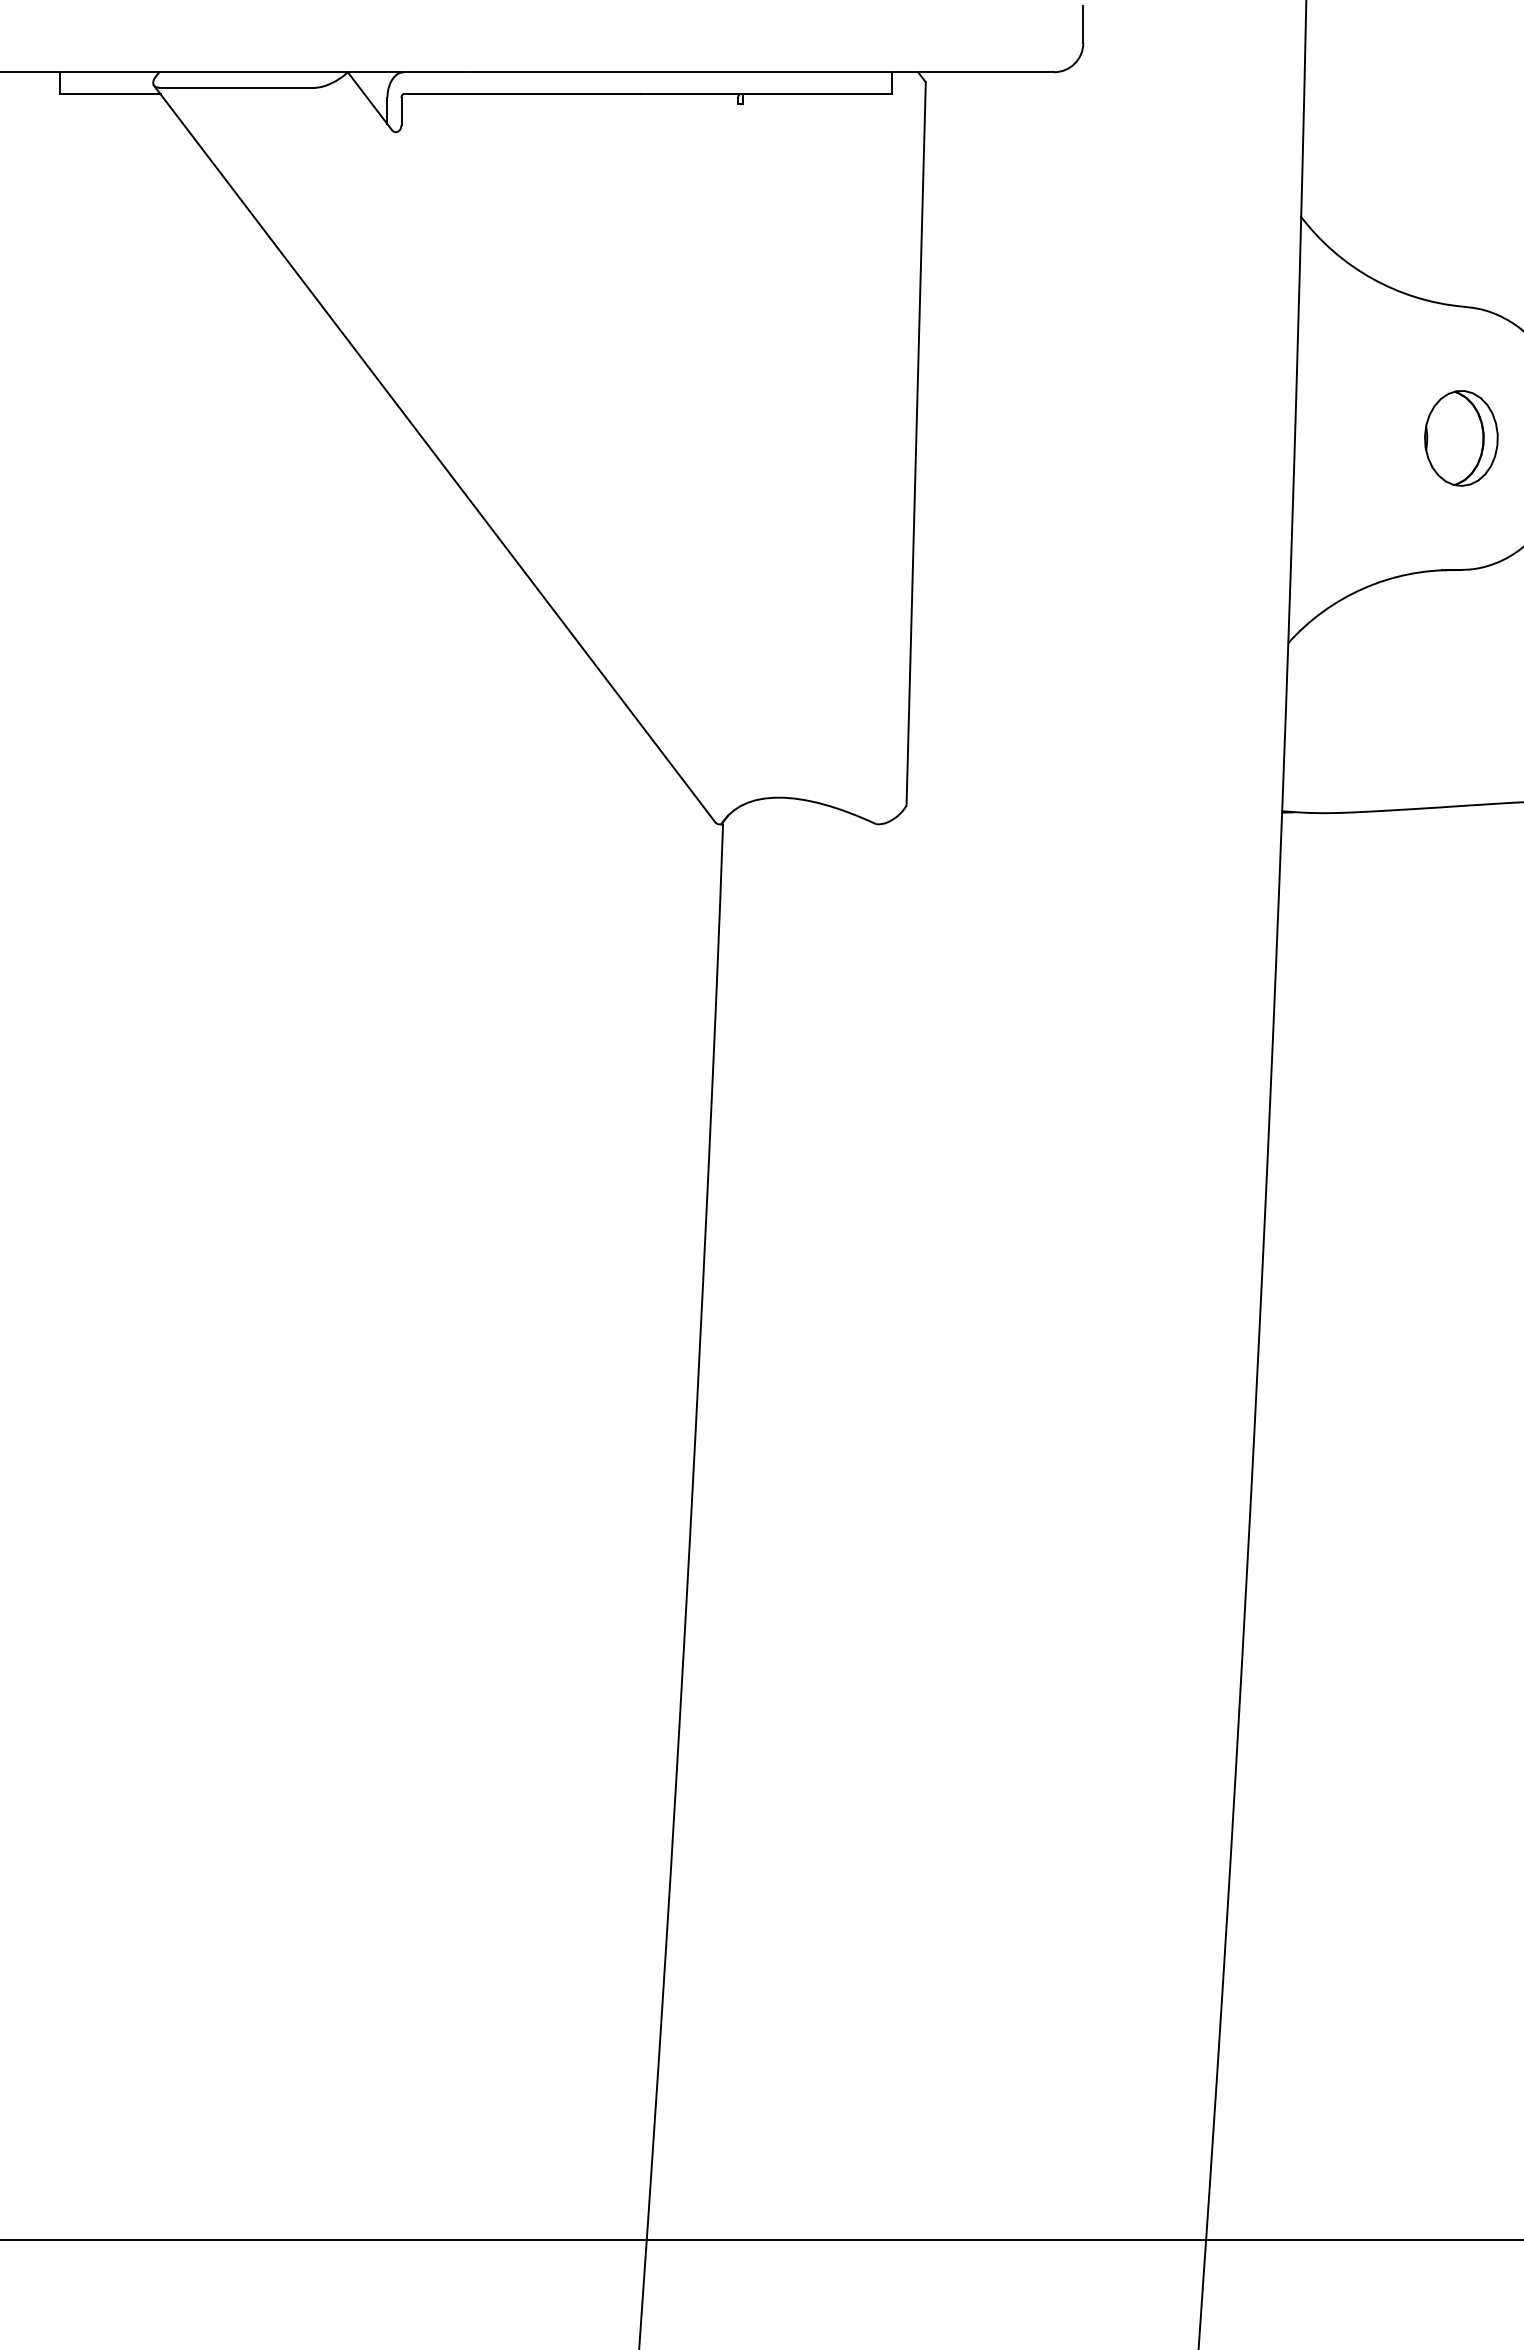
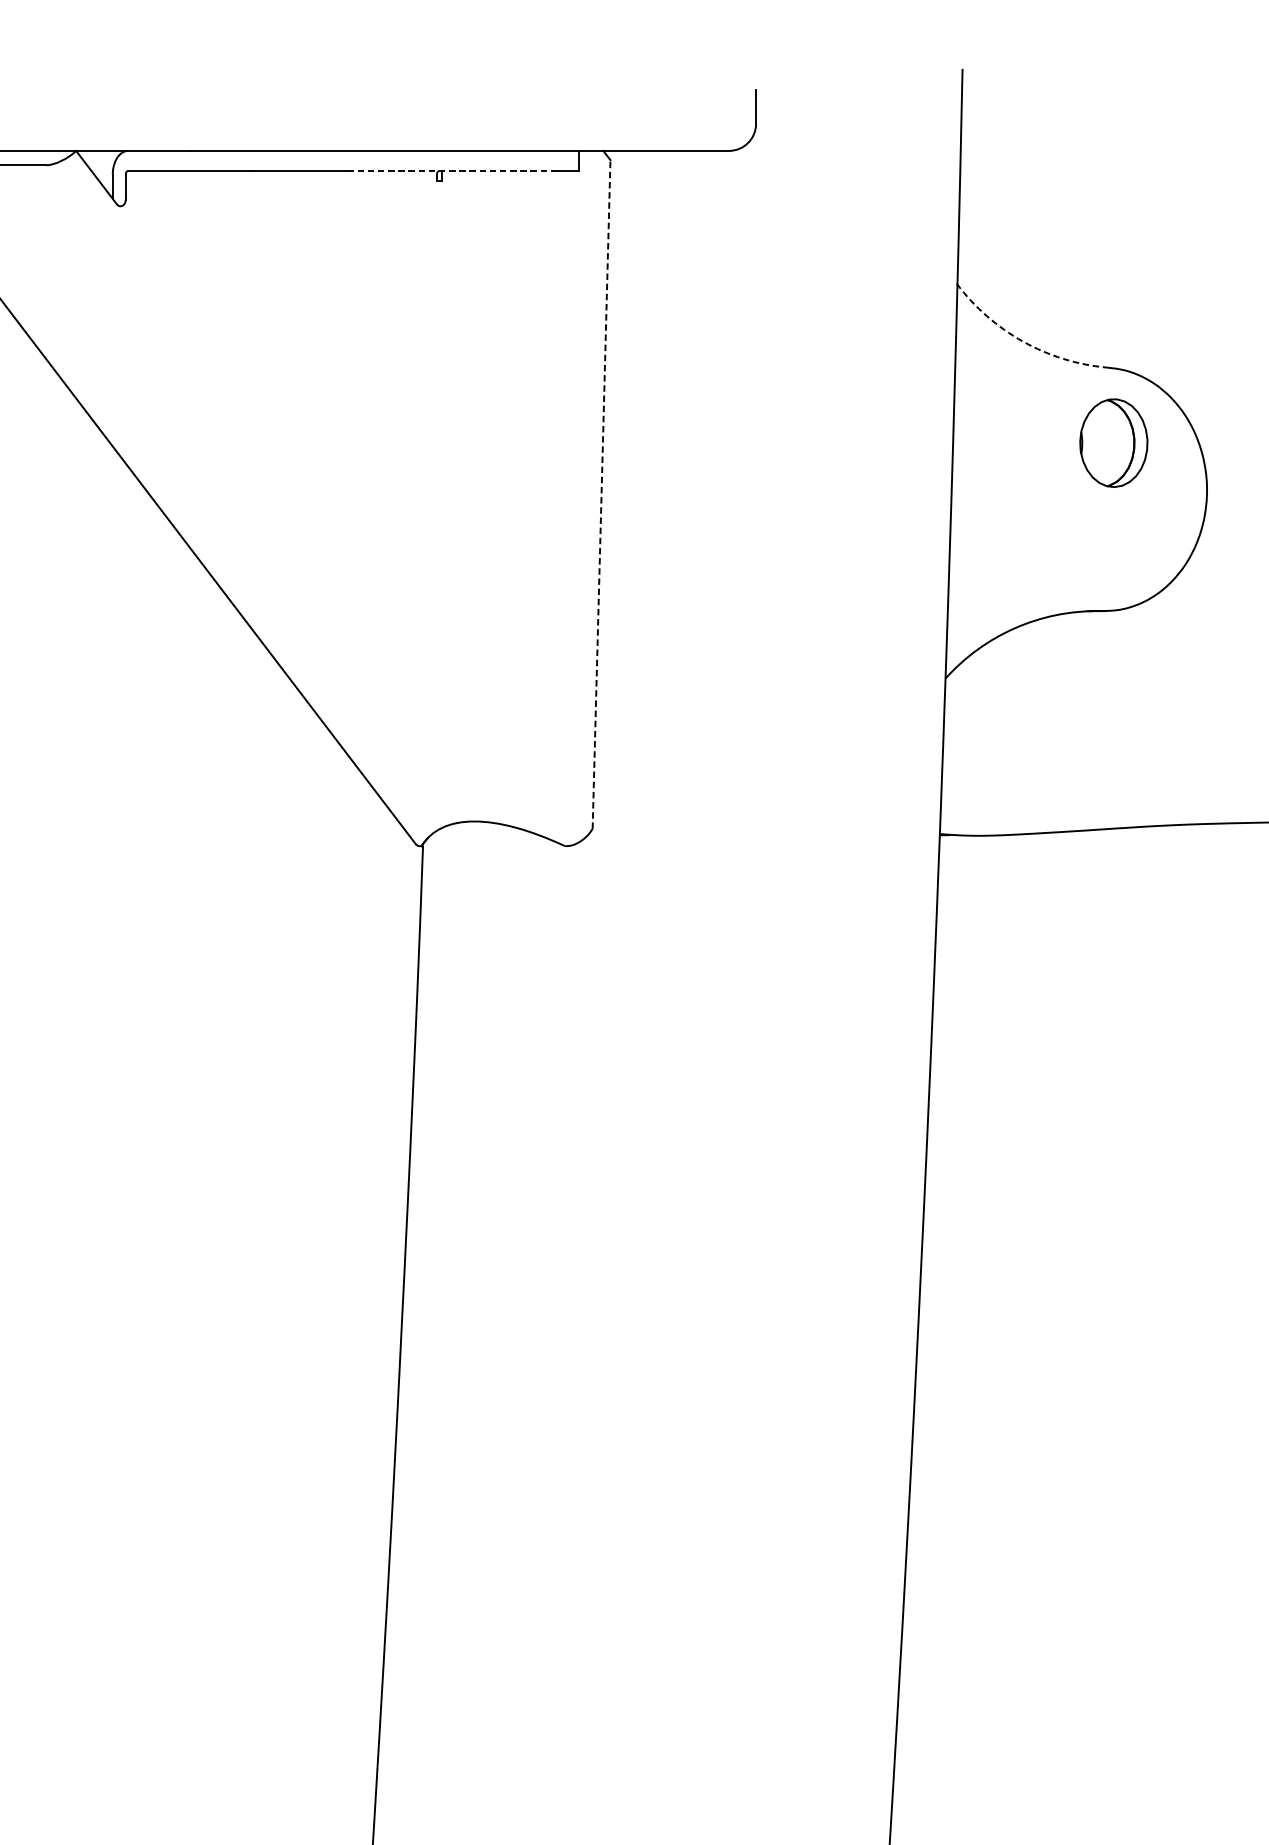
line: (753, 94) -> (451, 171), solid -> dashed
arc: (1372, 278) -> (1023, 341), solid -> dashed
part: (1461, 438) -> (1113, 443), moved
line: (916, 443) -> (601, 494), solid -> dashed

